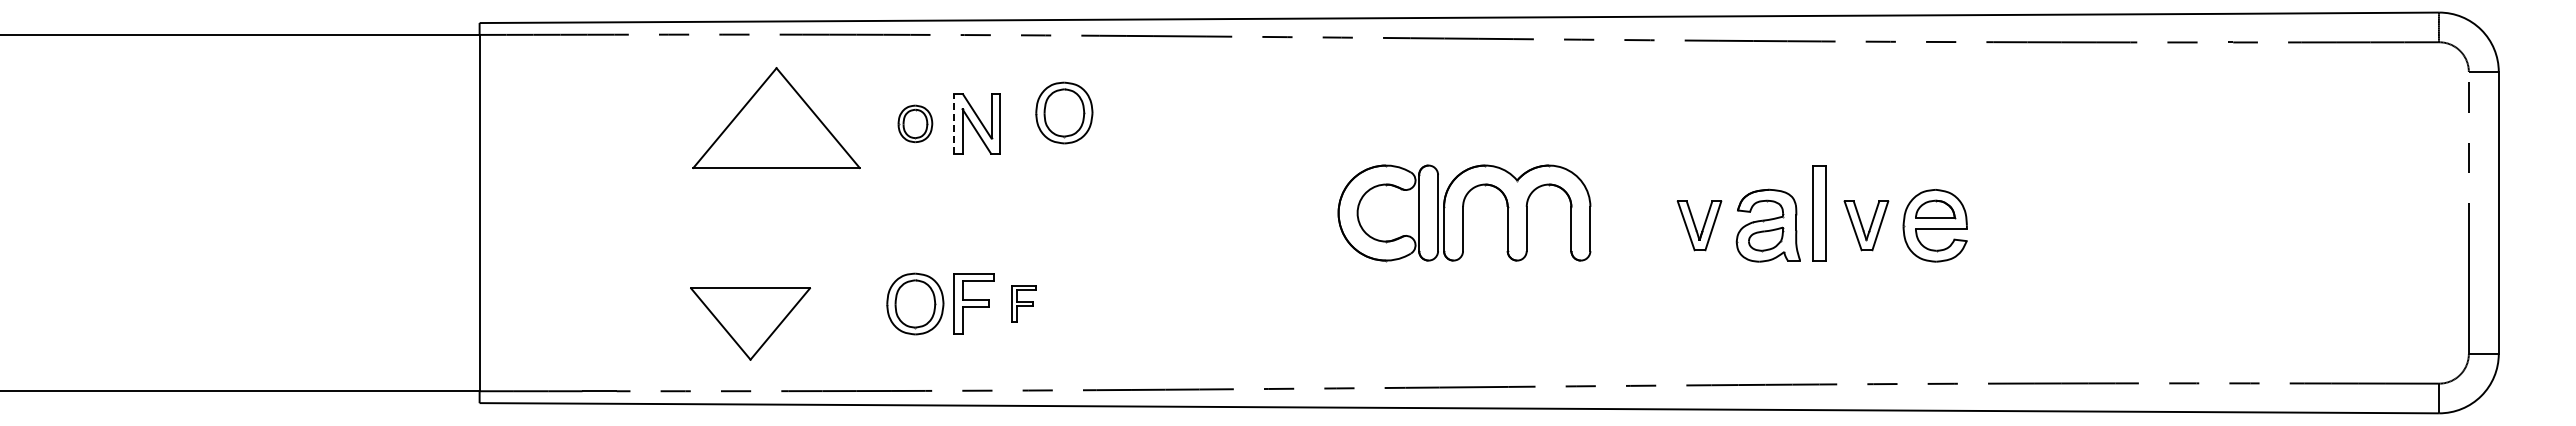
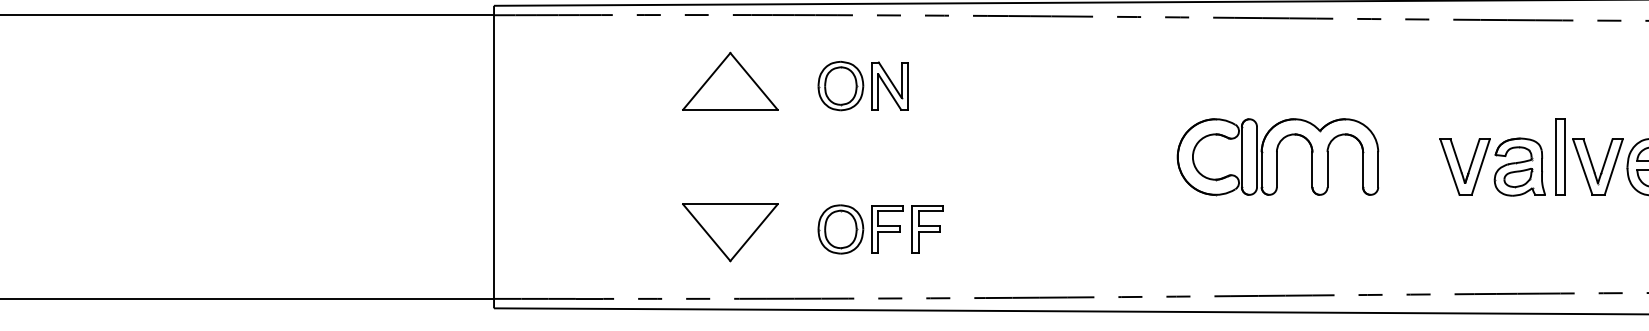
part: (1064, 112) -> (959, 77), removed
part: (776, 117) -> (730, 80), size x0.71
part: (915, 123) -> (840, 85), size x1.67
line: (954, 124) -> (872, 86), dashed -> solid
part: (1699, 225) -> (1465, 166), size x1.43
part: (1866, 225) -> (1597, 166), size x1.43
part: (1023, 303) -> (926, 229), size x1.67
part: (750, 323) -> (730, 232), moved

